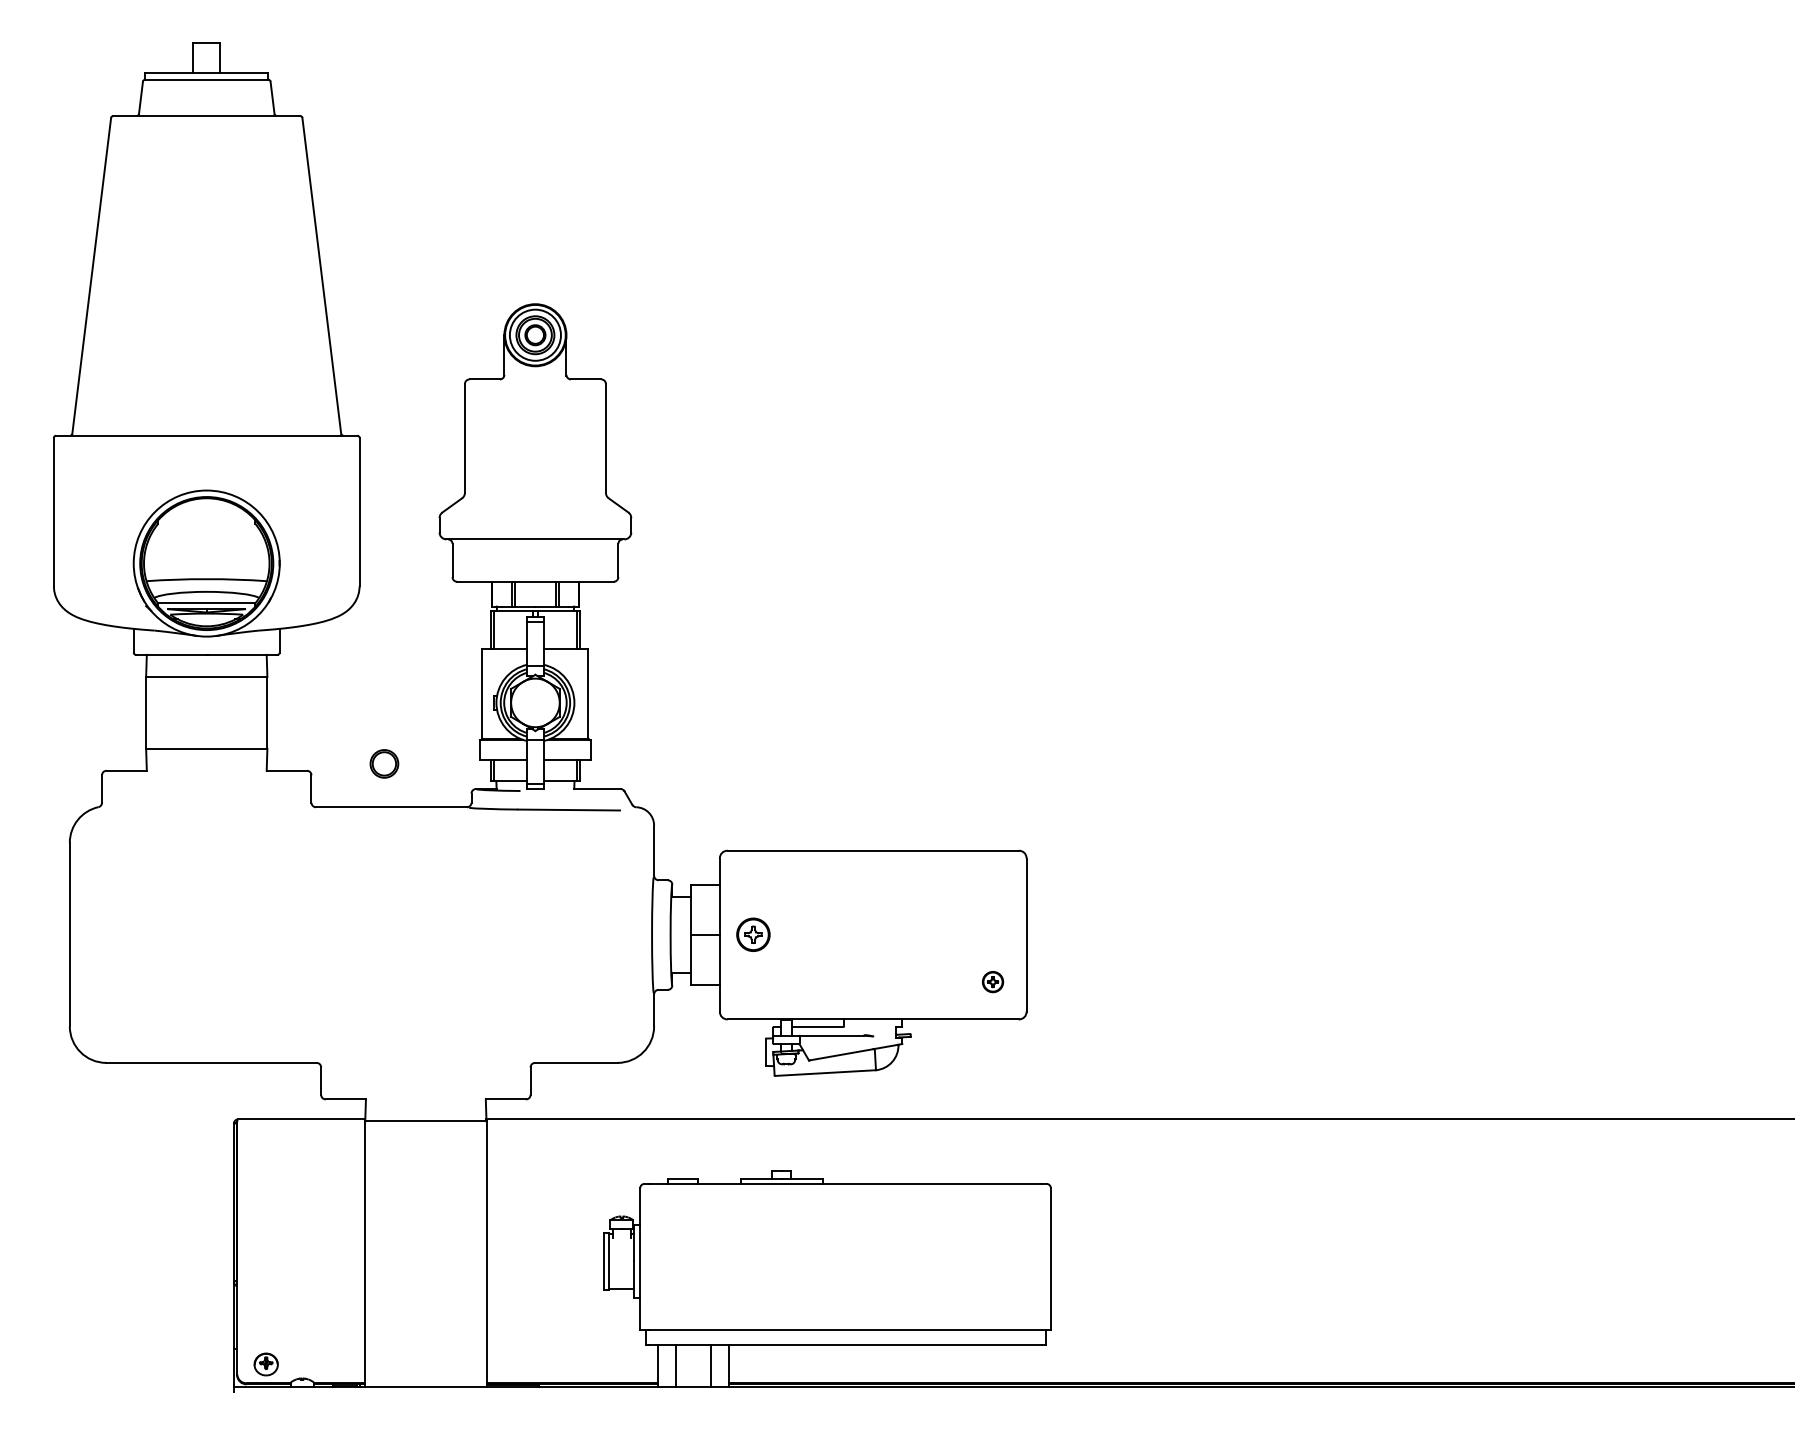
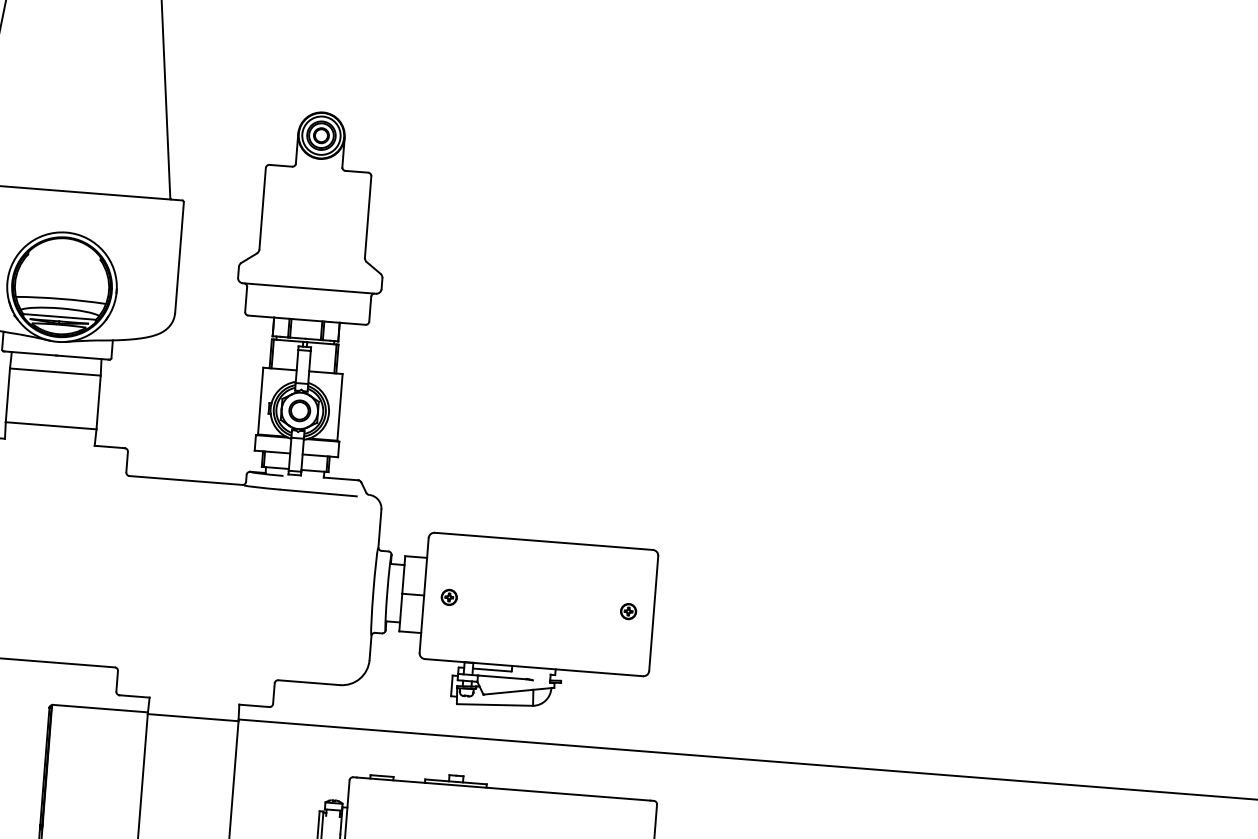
part: (384, 763) -> (299, 410), moved
part: (753, 935) -> (449, 597), size x0.62
part: (993, 982) -> (628, 611), moved

